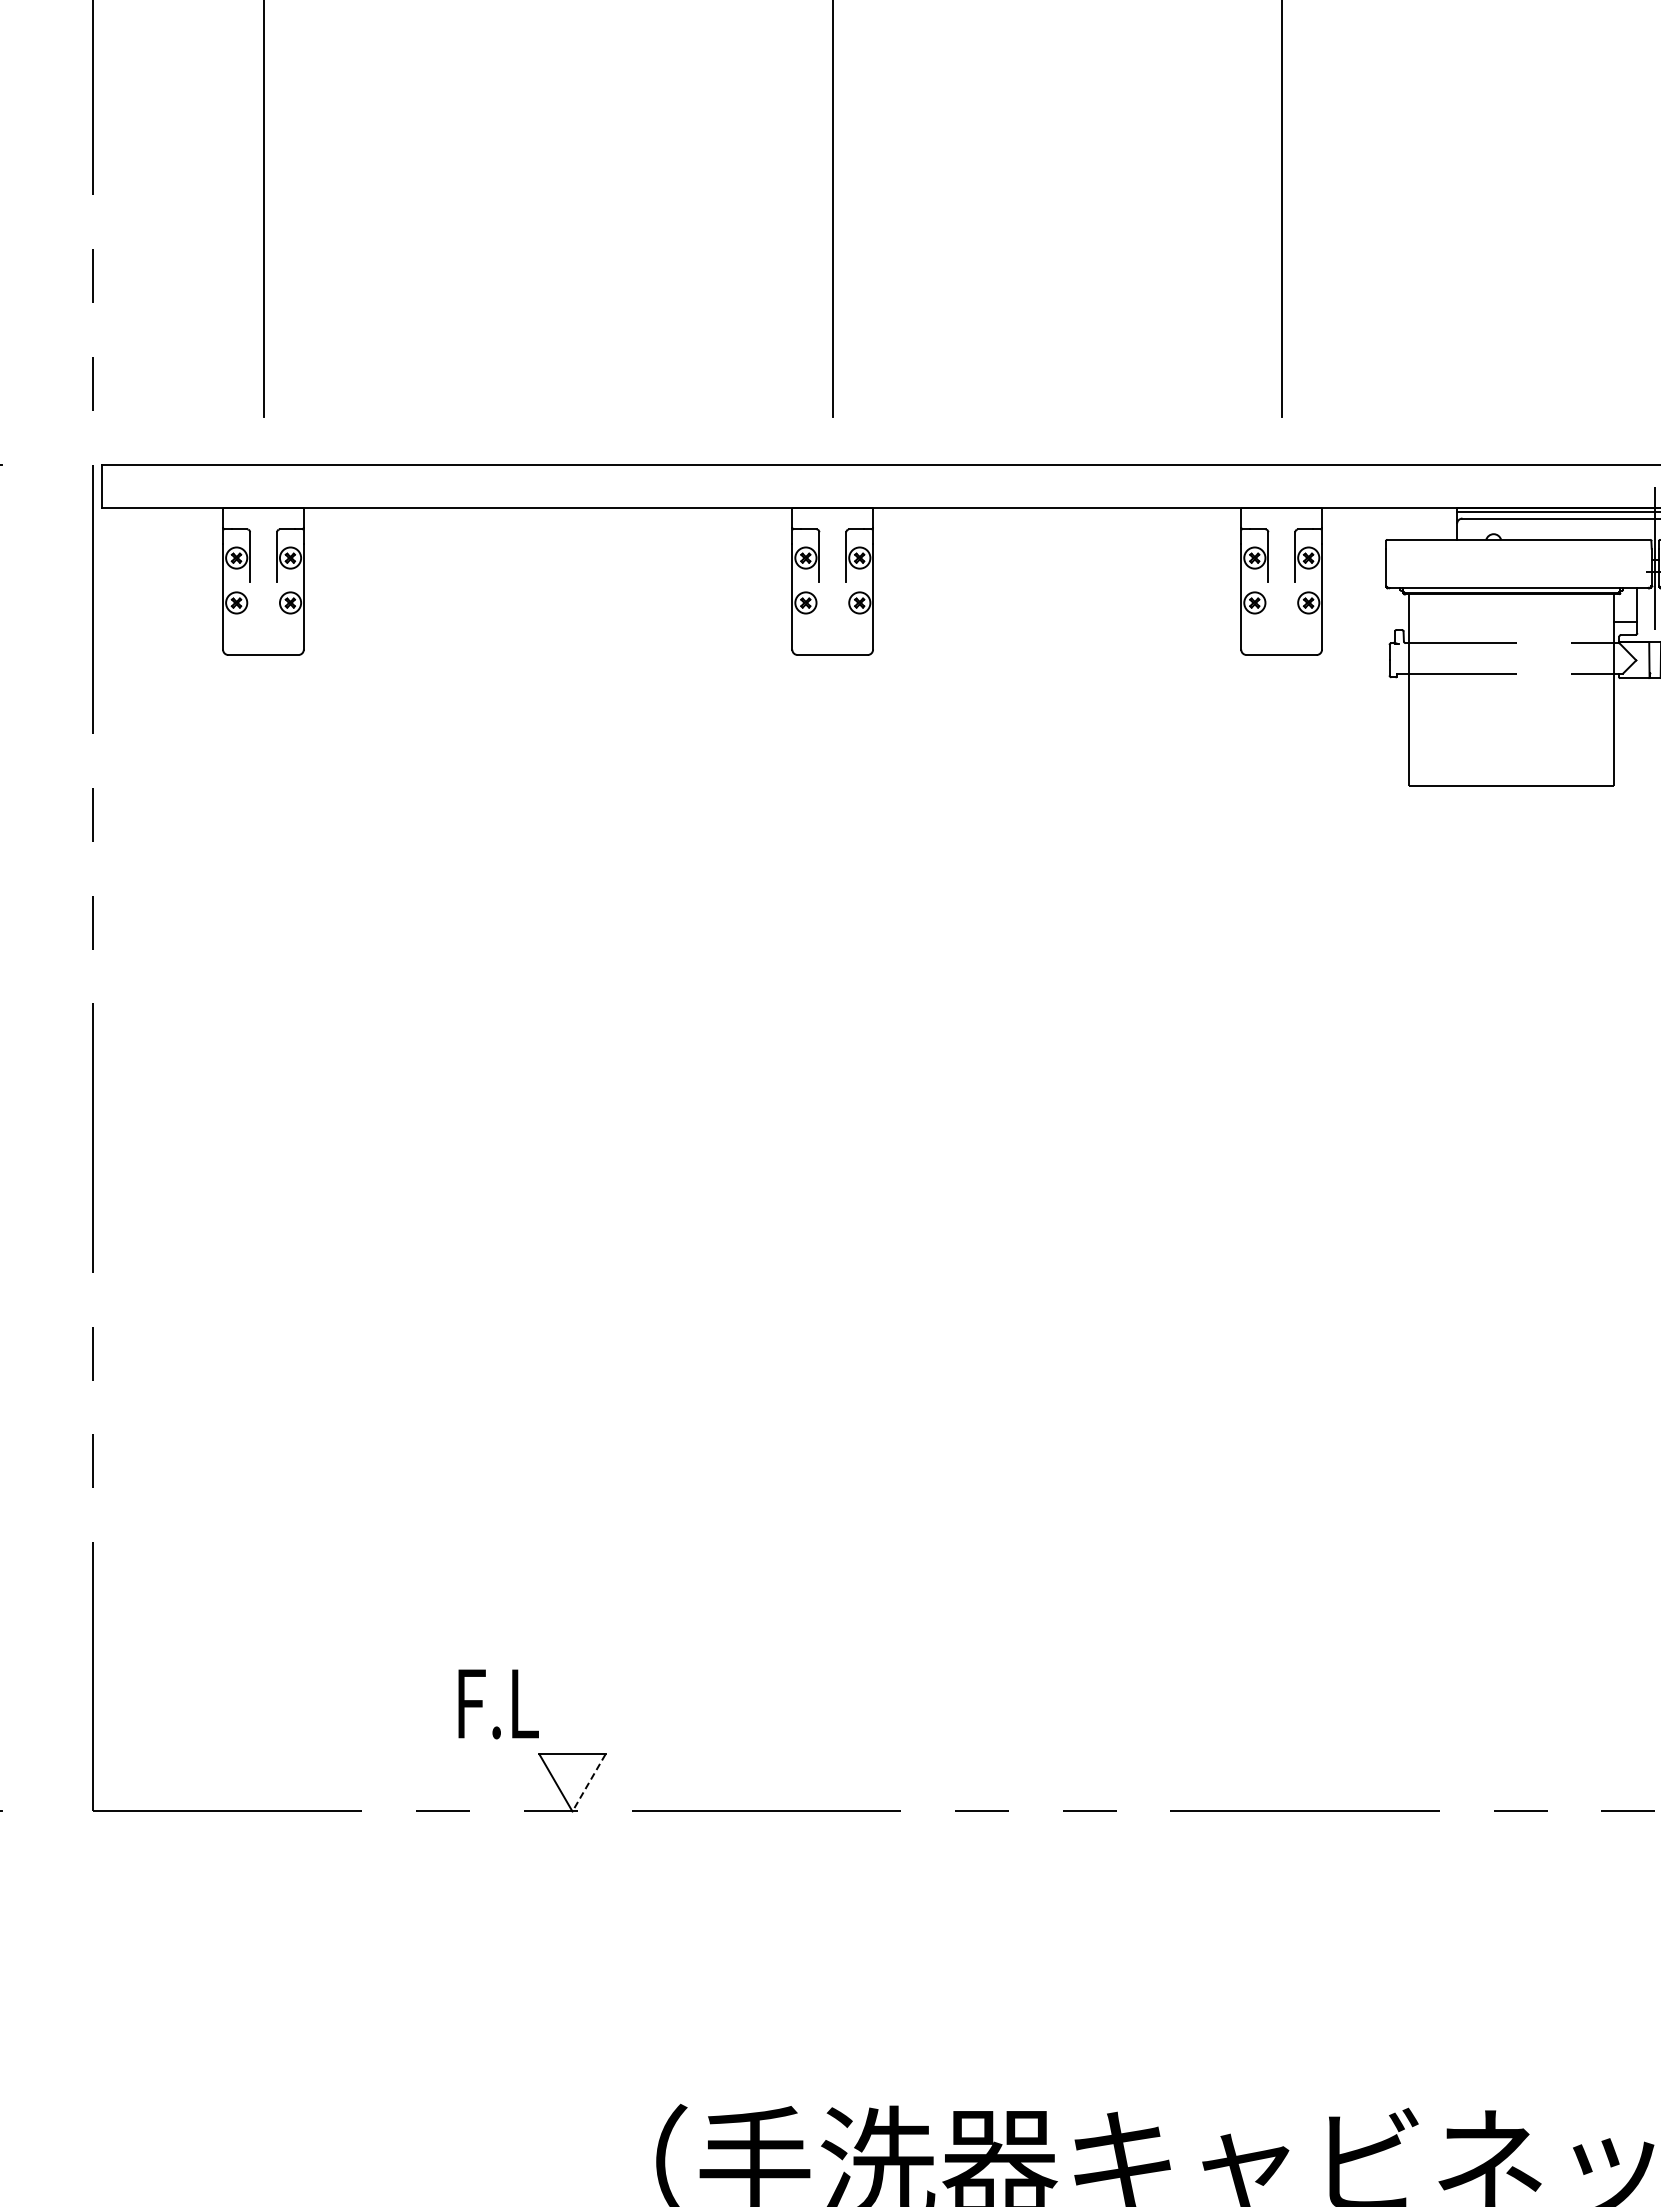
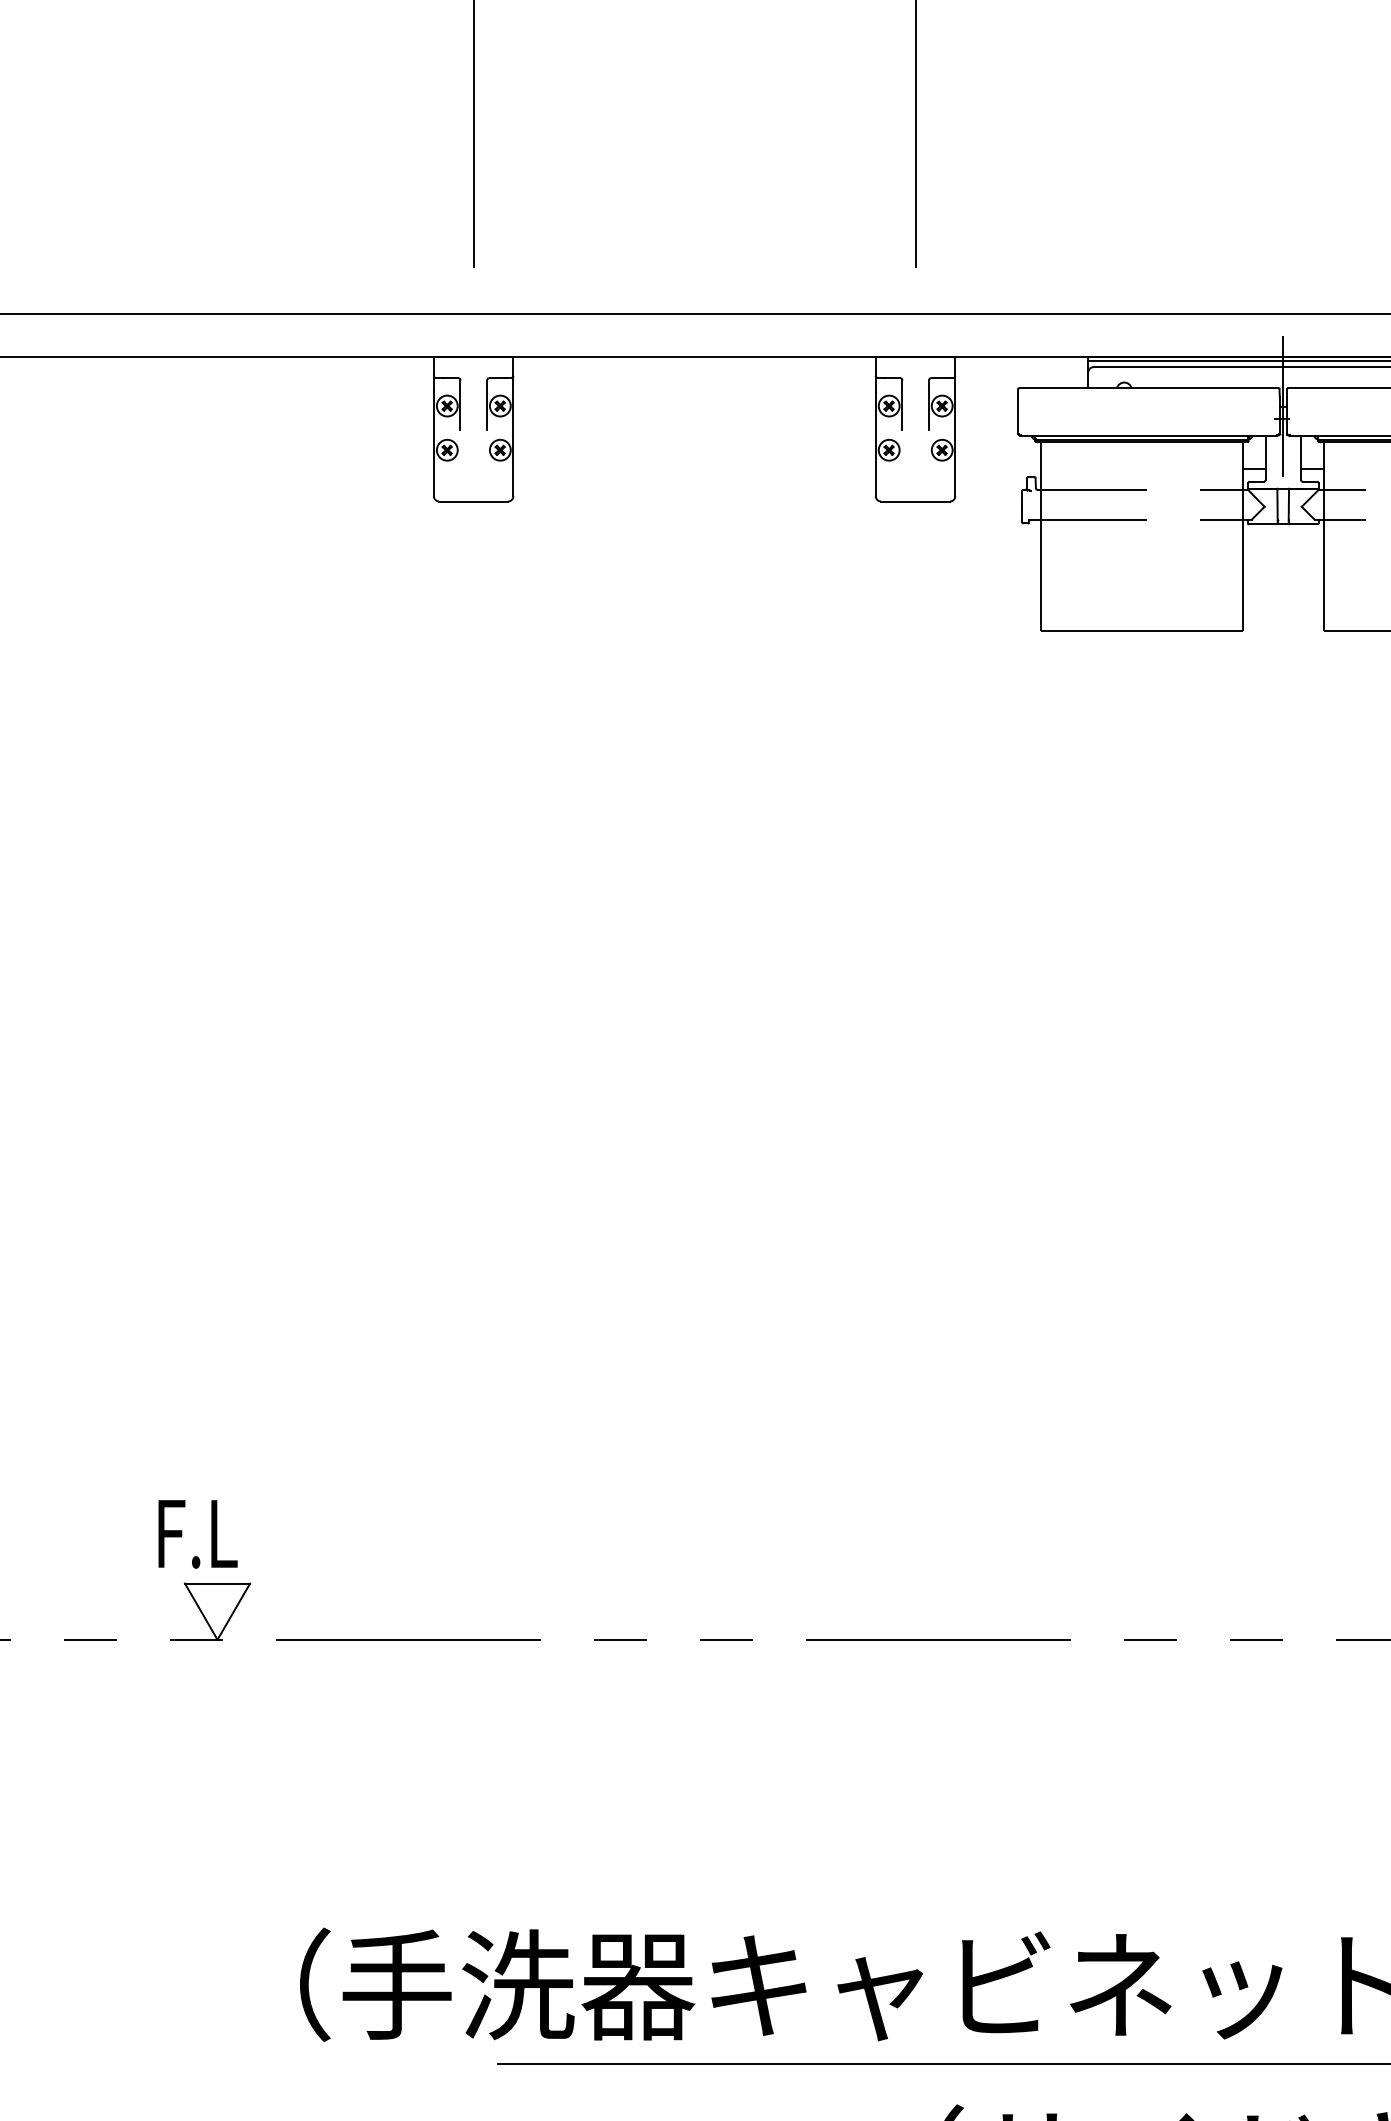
text: (498, 1704) -> (197, 1534), moved
line: (589, 1782) -> (234, 1611), dashed -> solid

